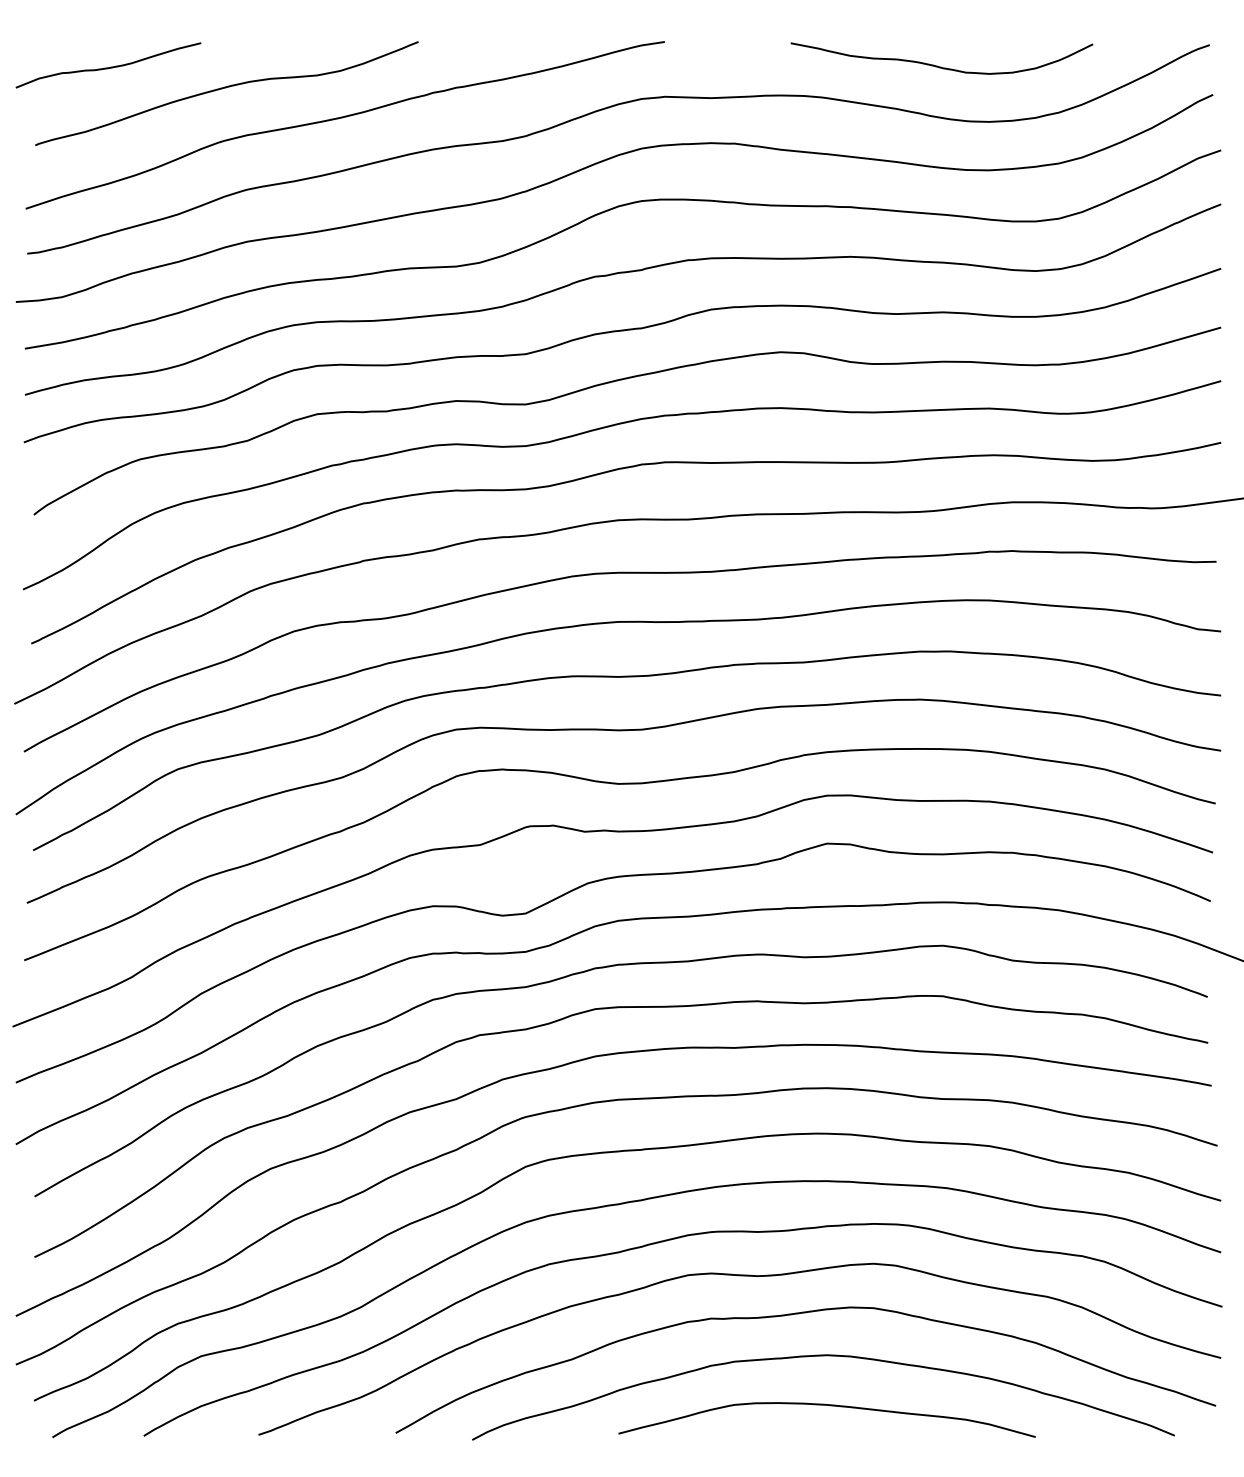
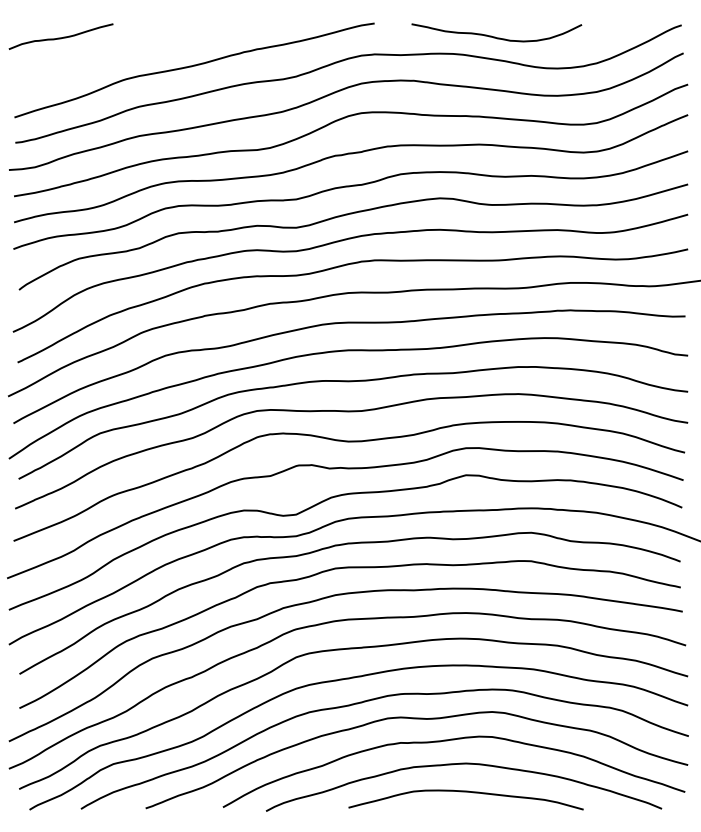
curve: (939, 65) -> (495, 36), moved
curve: (224, 89) -> (126, 50), removed

